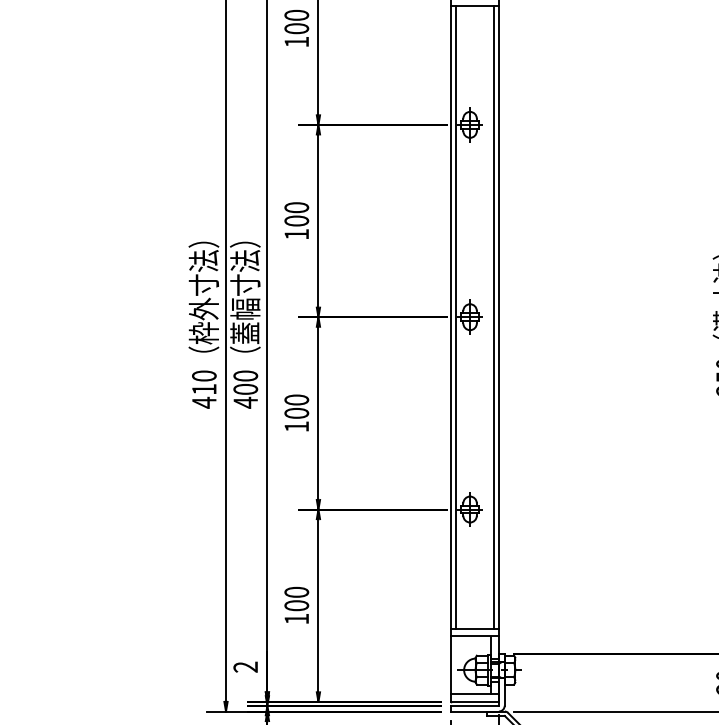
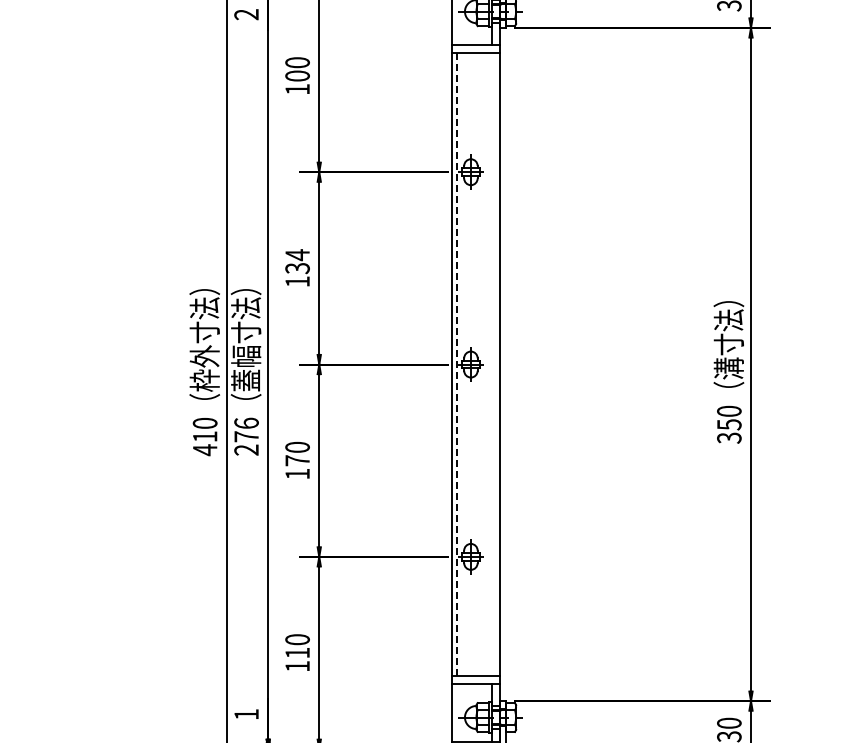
text: (296, 214) -> (297, 261), 100 -> 134
line: (455, 317) -> (456, 364), solid -> dashed
line: (493, 317) -> (494, 364), removed
text: (245, 389) -> (246, 436), 400 -> 276
text: (296, 413) -> (297, 460), 100 -> 170
text: (296, 605) -> (297, 652), 100 -> 110
text: (245, 667) -> (246, 714), 2 -> 1

